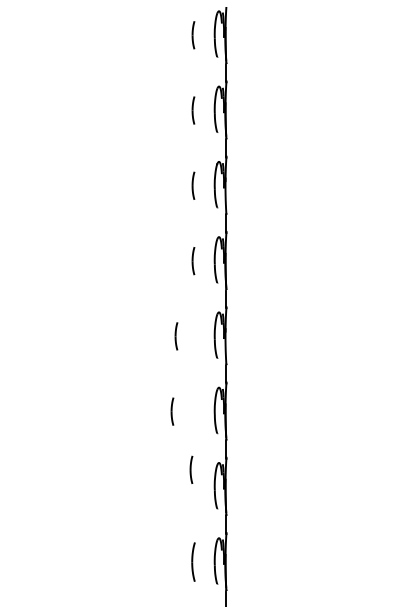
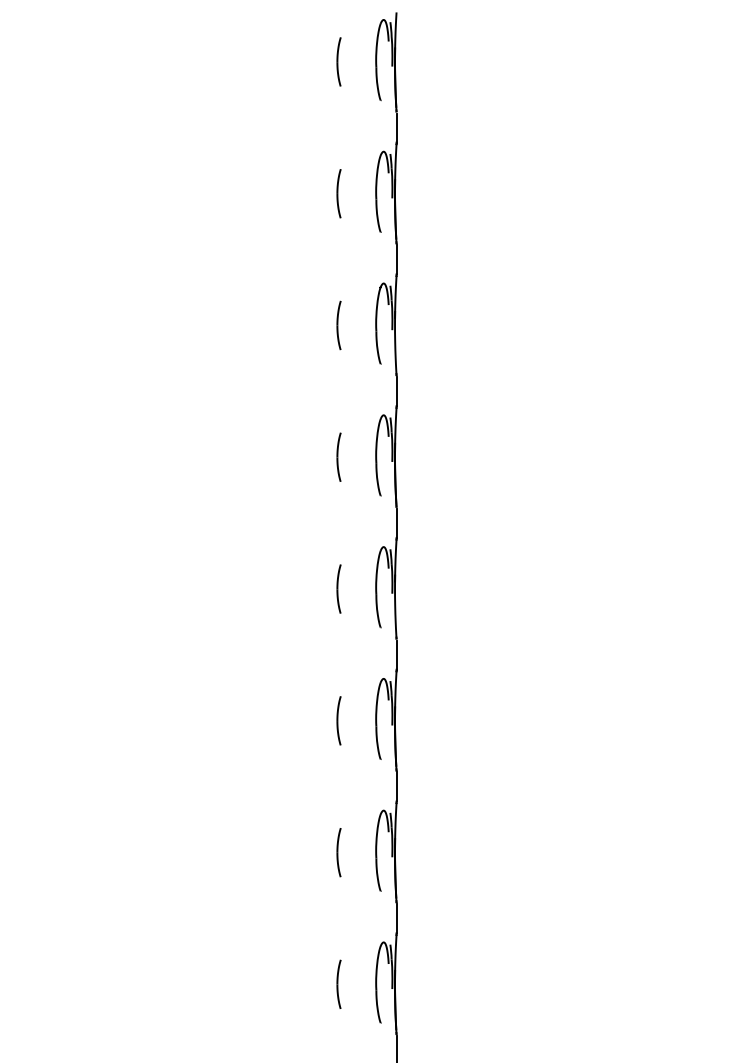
part: (176, 336) -> (338, 589), moved
part: (172, 411) -> (338, 720), moved
part: (191, 469) -> (338, 851), moved
part: (193, 562) -> (338, 984), size x0.71

